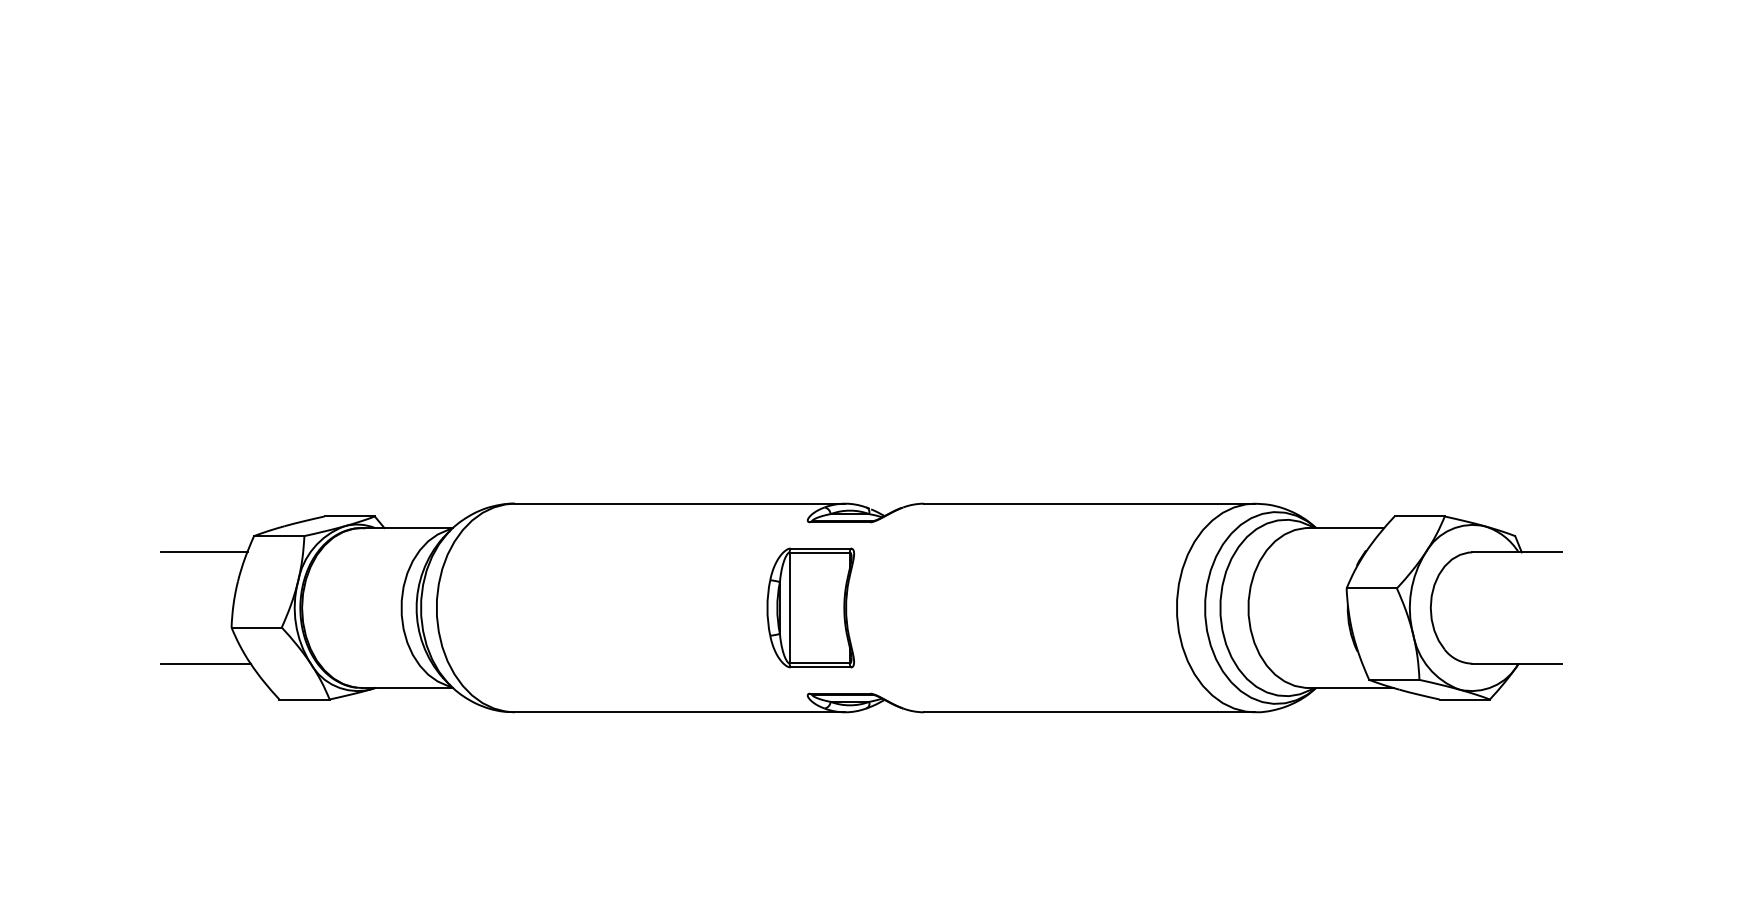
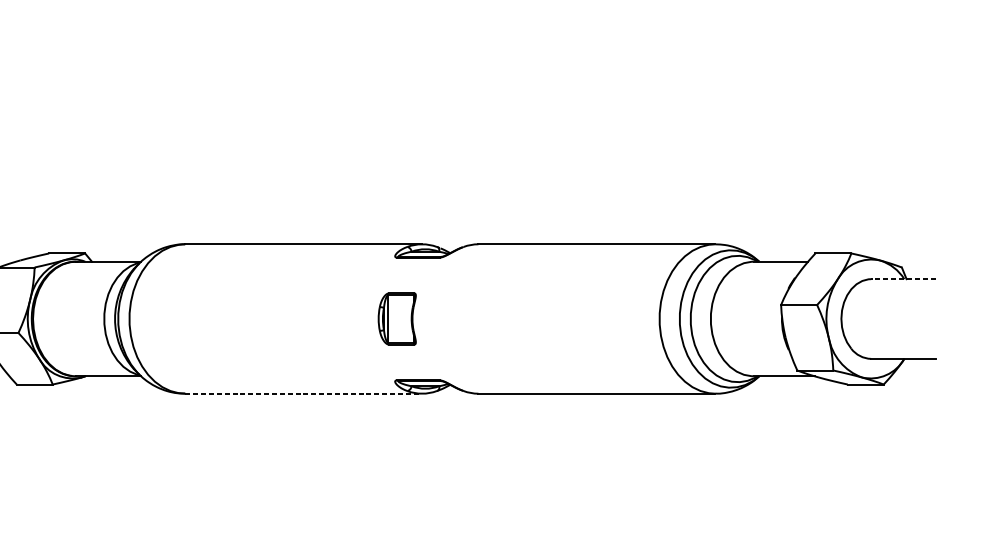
line: (1517, 552) -> (903, 279), solid -> dashed
part: (810, 607) -> (397, 318), size x0.6
line: (680, 712) -> (304, 393), solid -> dashed

